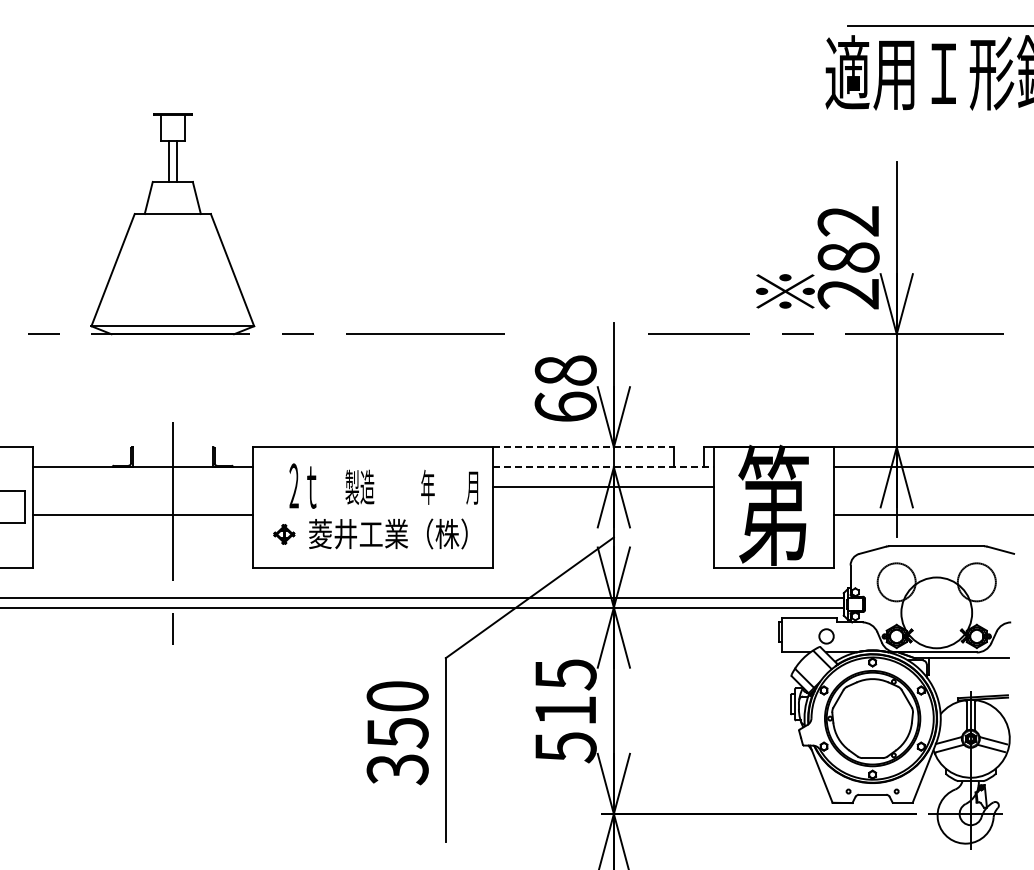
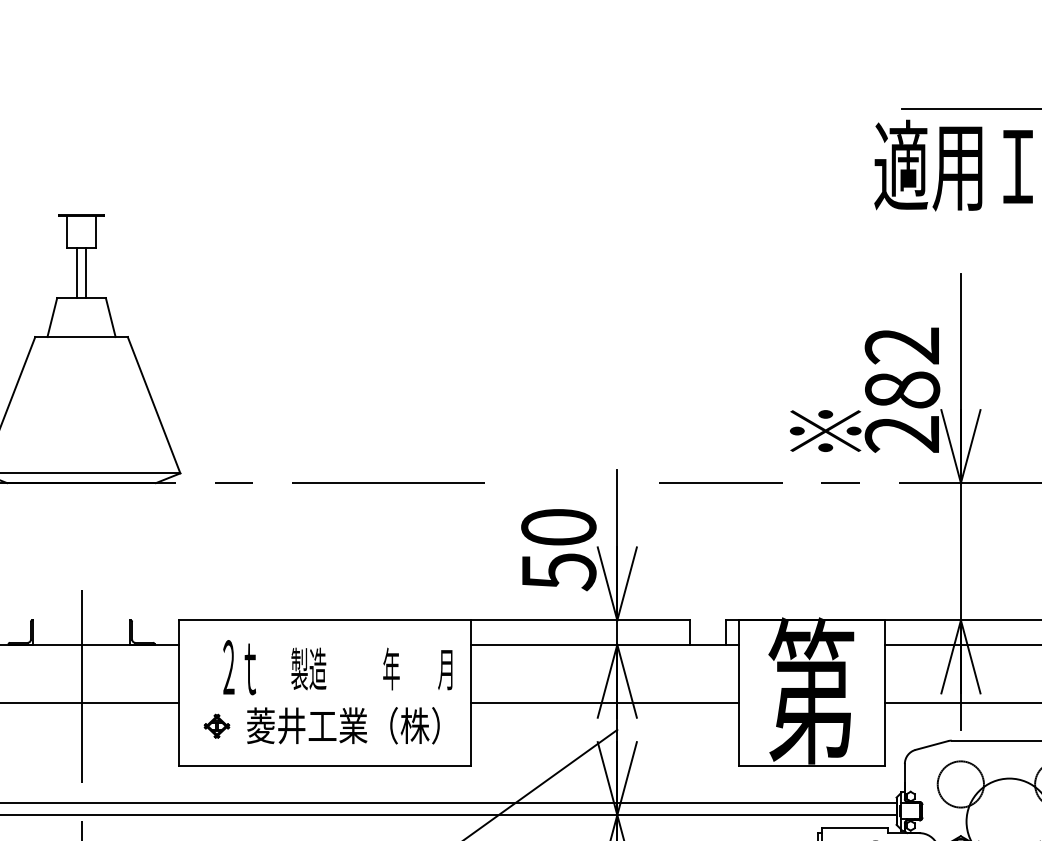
text: (565, 389) -> (558, 550), 68 -> 50
line: (583, 447) -> (580, 620), dashed -> solid
line: (604, 467) -> (605, 644), dashed -> solid
line: (603, 487) -> (604, 703), moved

